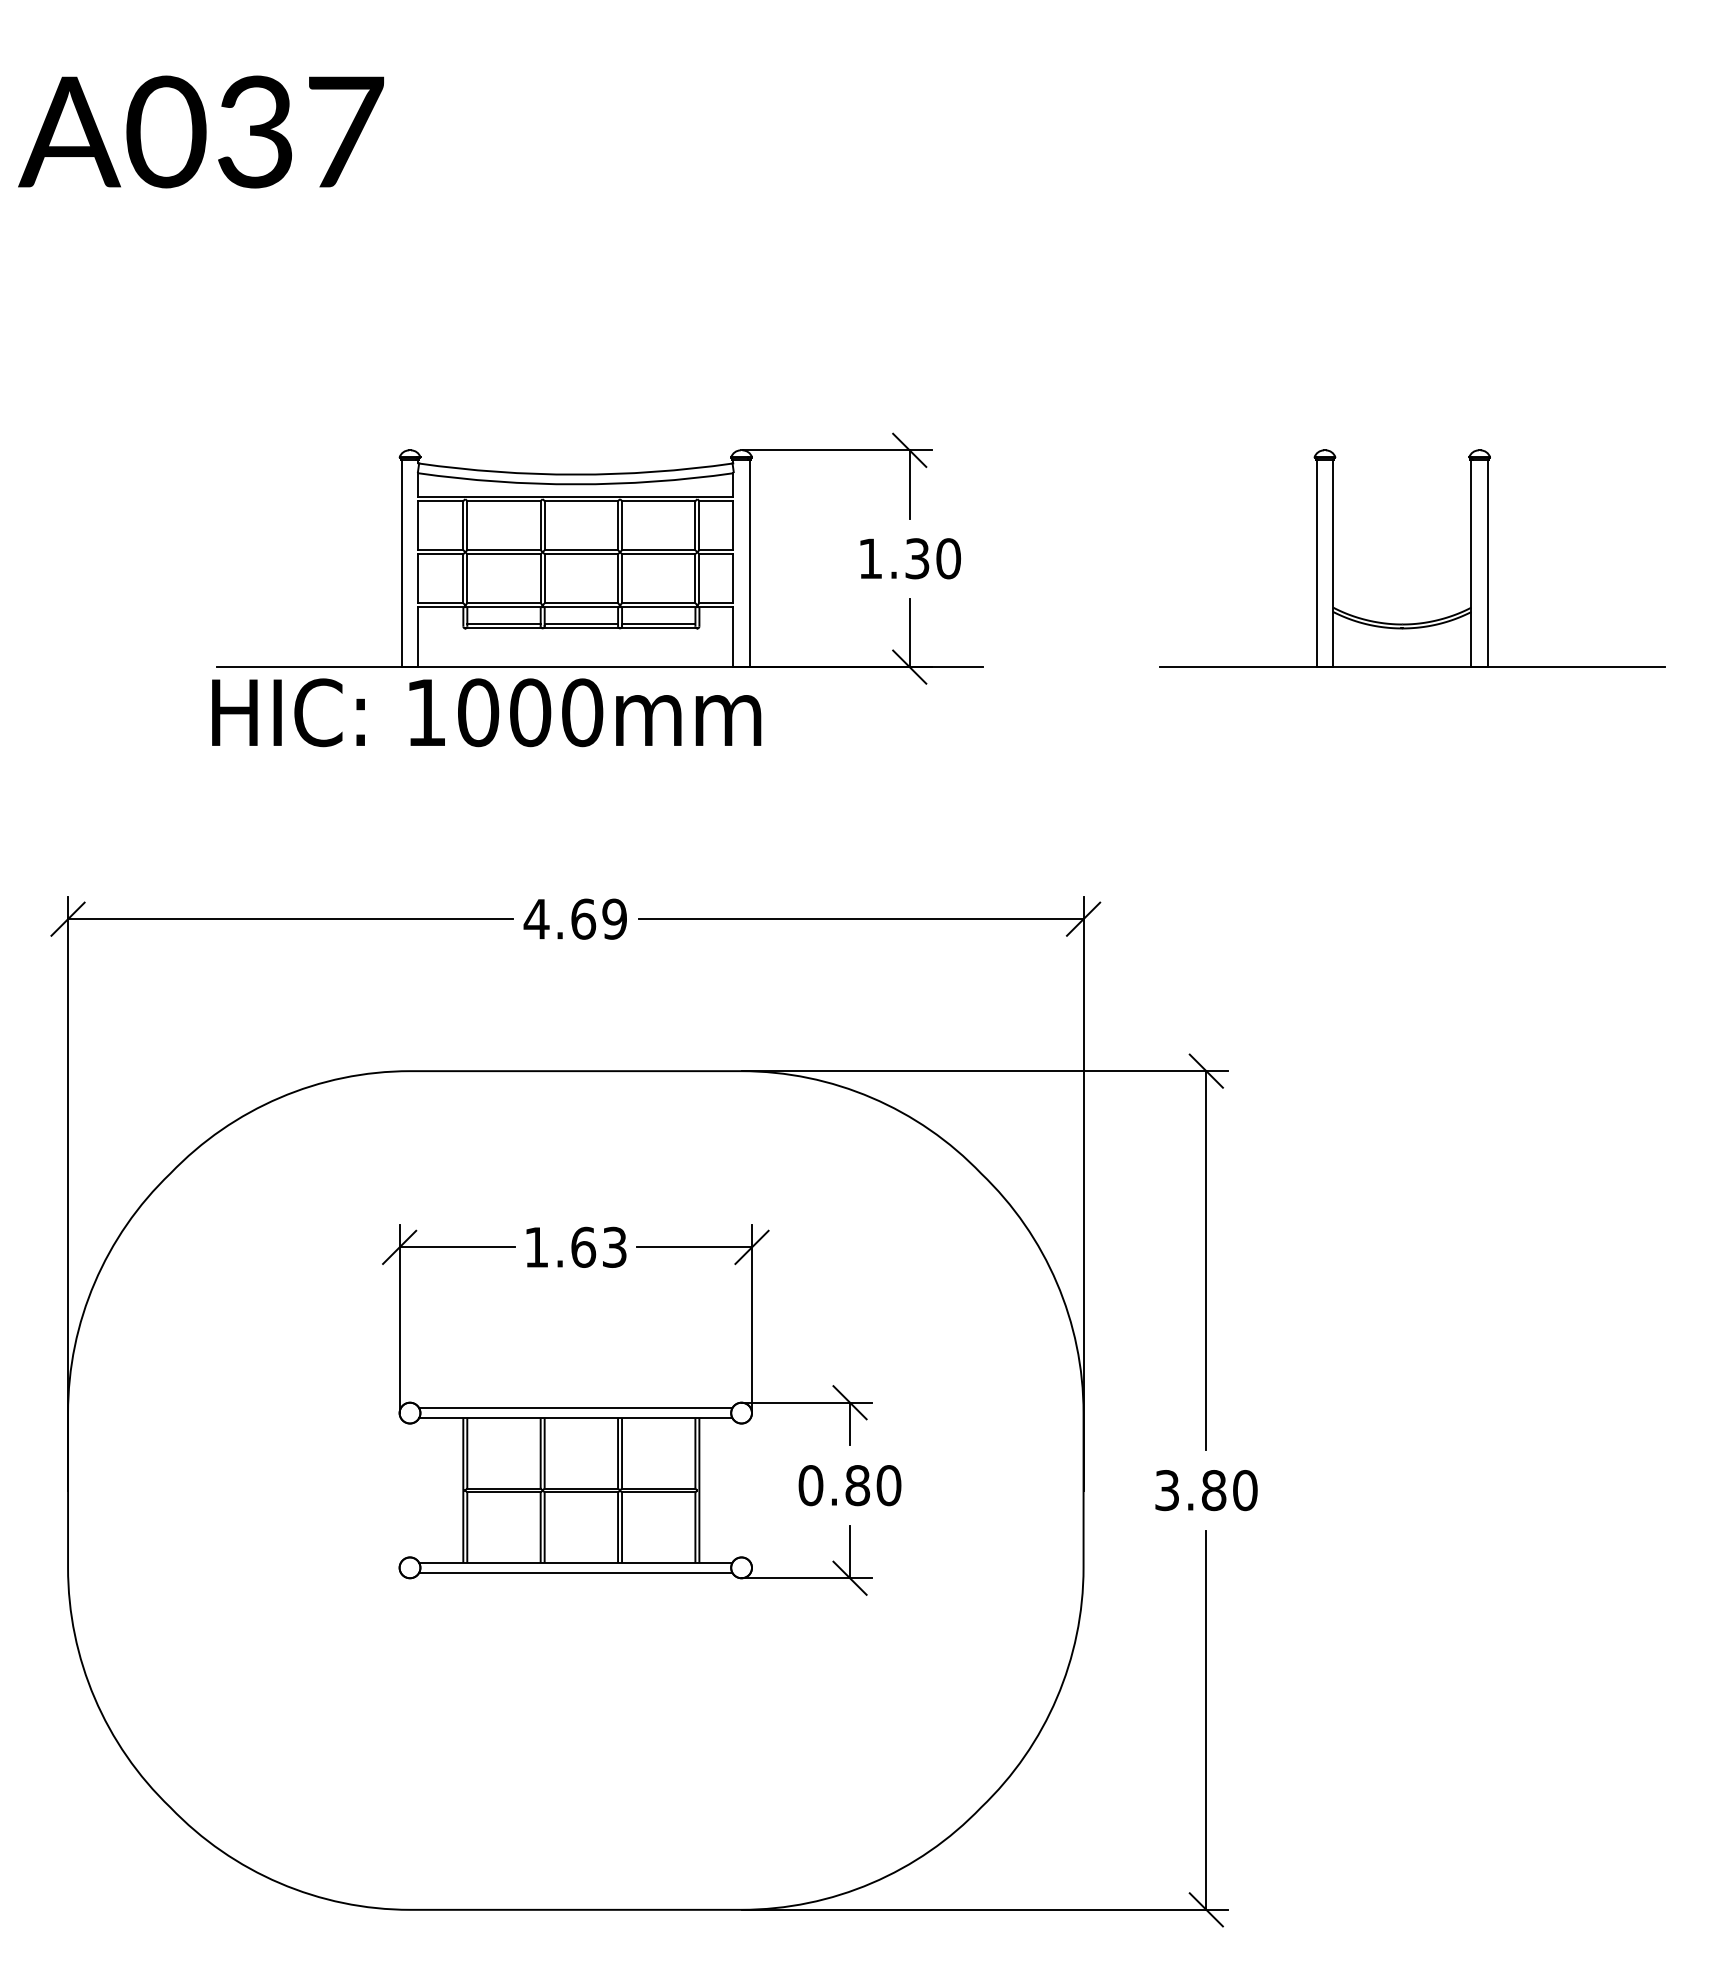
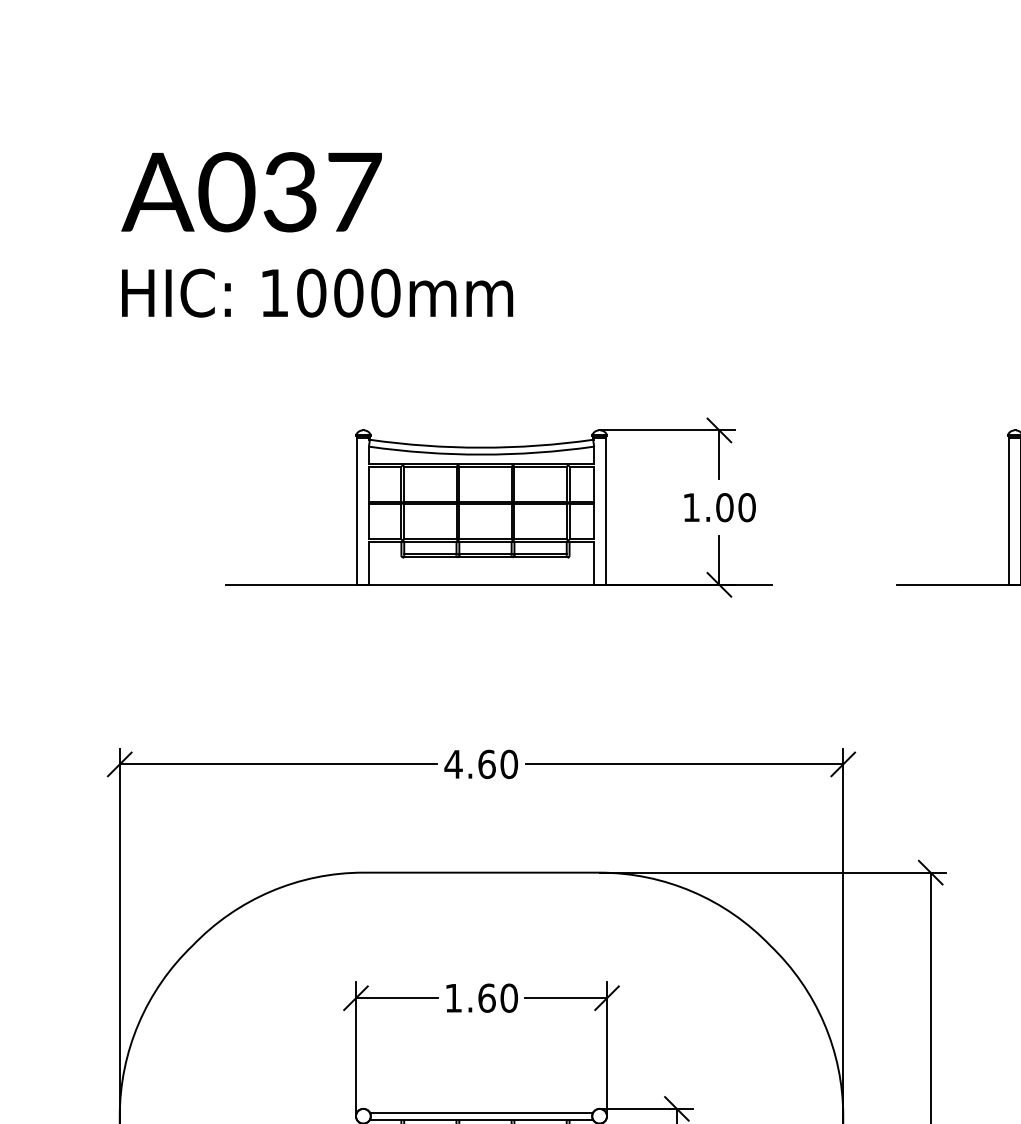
text: (200, 131) -> (251, 191), moved
text: (917, 558) -> (724, 507), 1.30 -> 1.00
text: (486, 712) -> (317, 293), moved
text: (614, 918) -> (509, 763), 4.69 -> 4.60
text: (614, 1246) -> (509, 997), 1.63 -> 1.60

